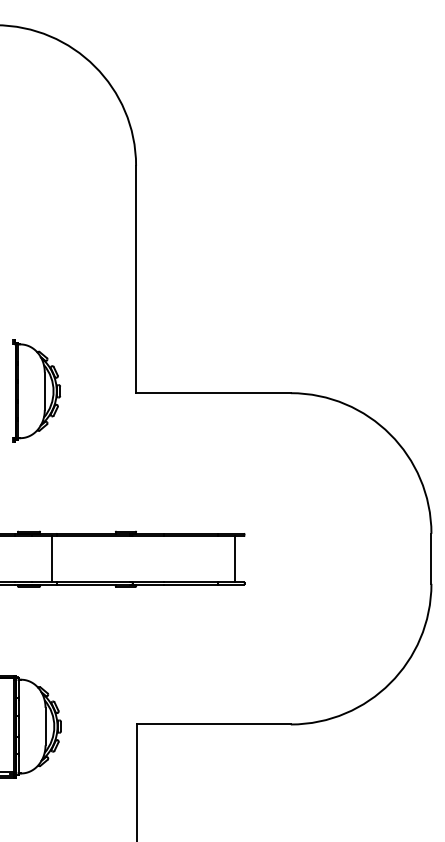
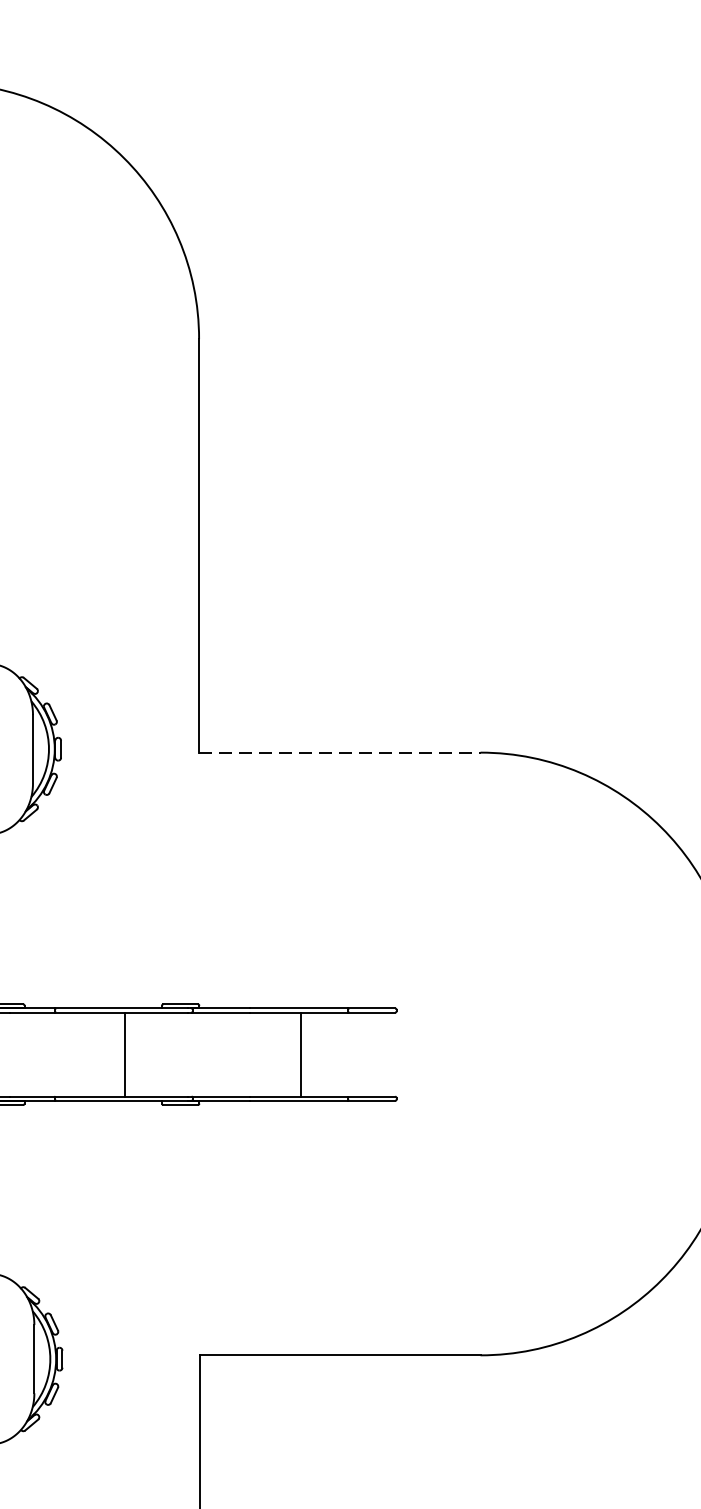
line: (213, 393) -> (339, 753), solid -> dashed
line: (51, 559) -> (125, 1055), moved
line: (235, 559) -> (301, 1055), moved

